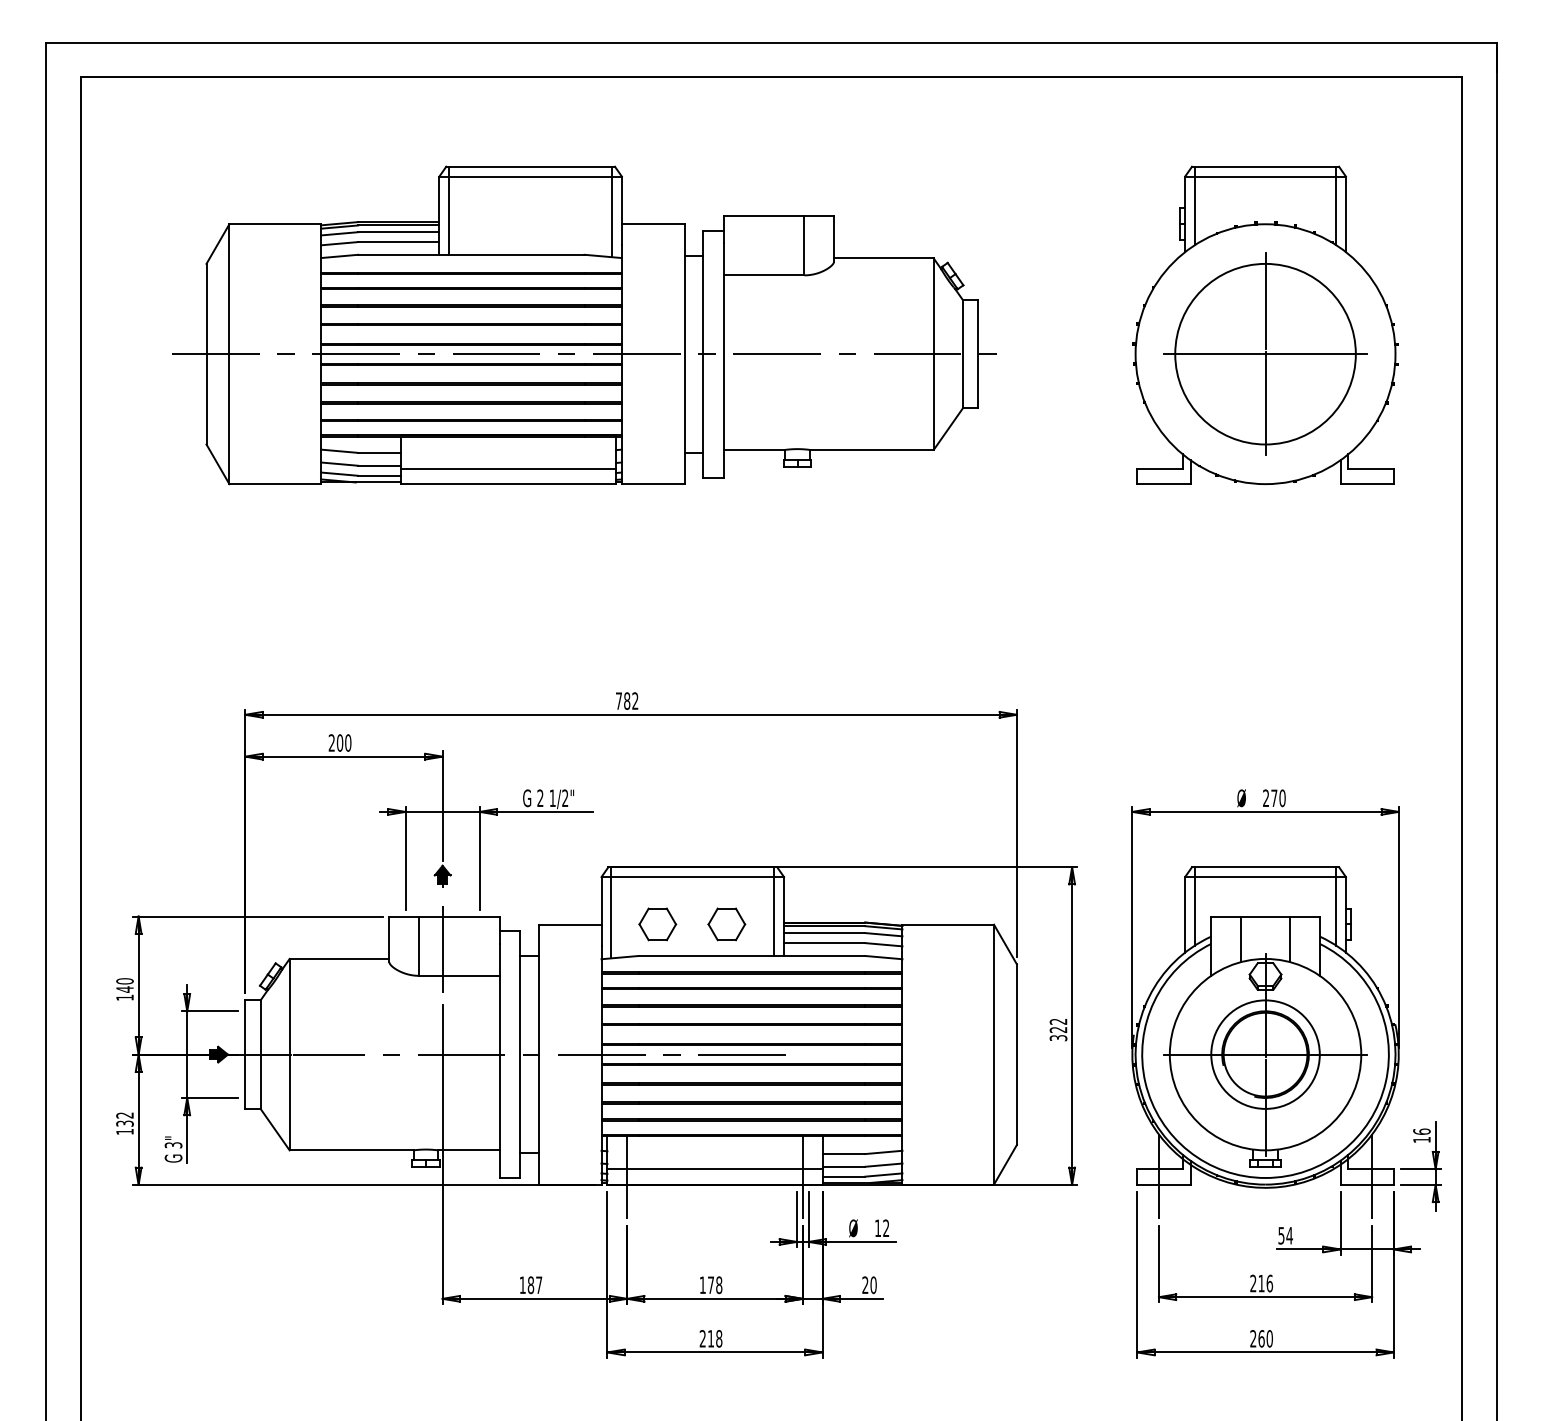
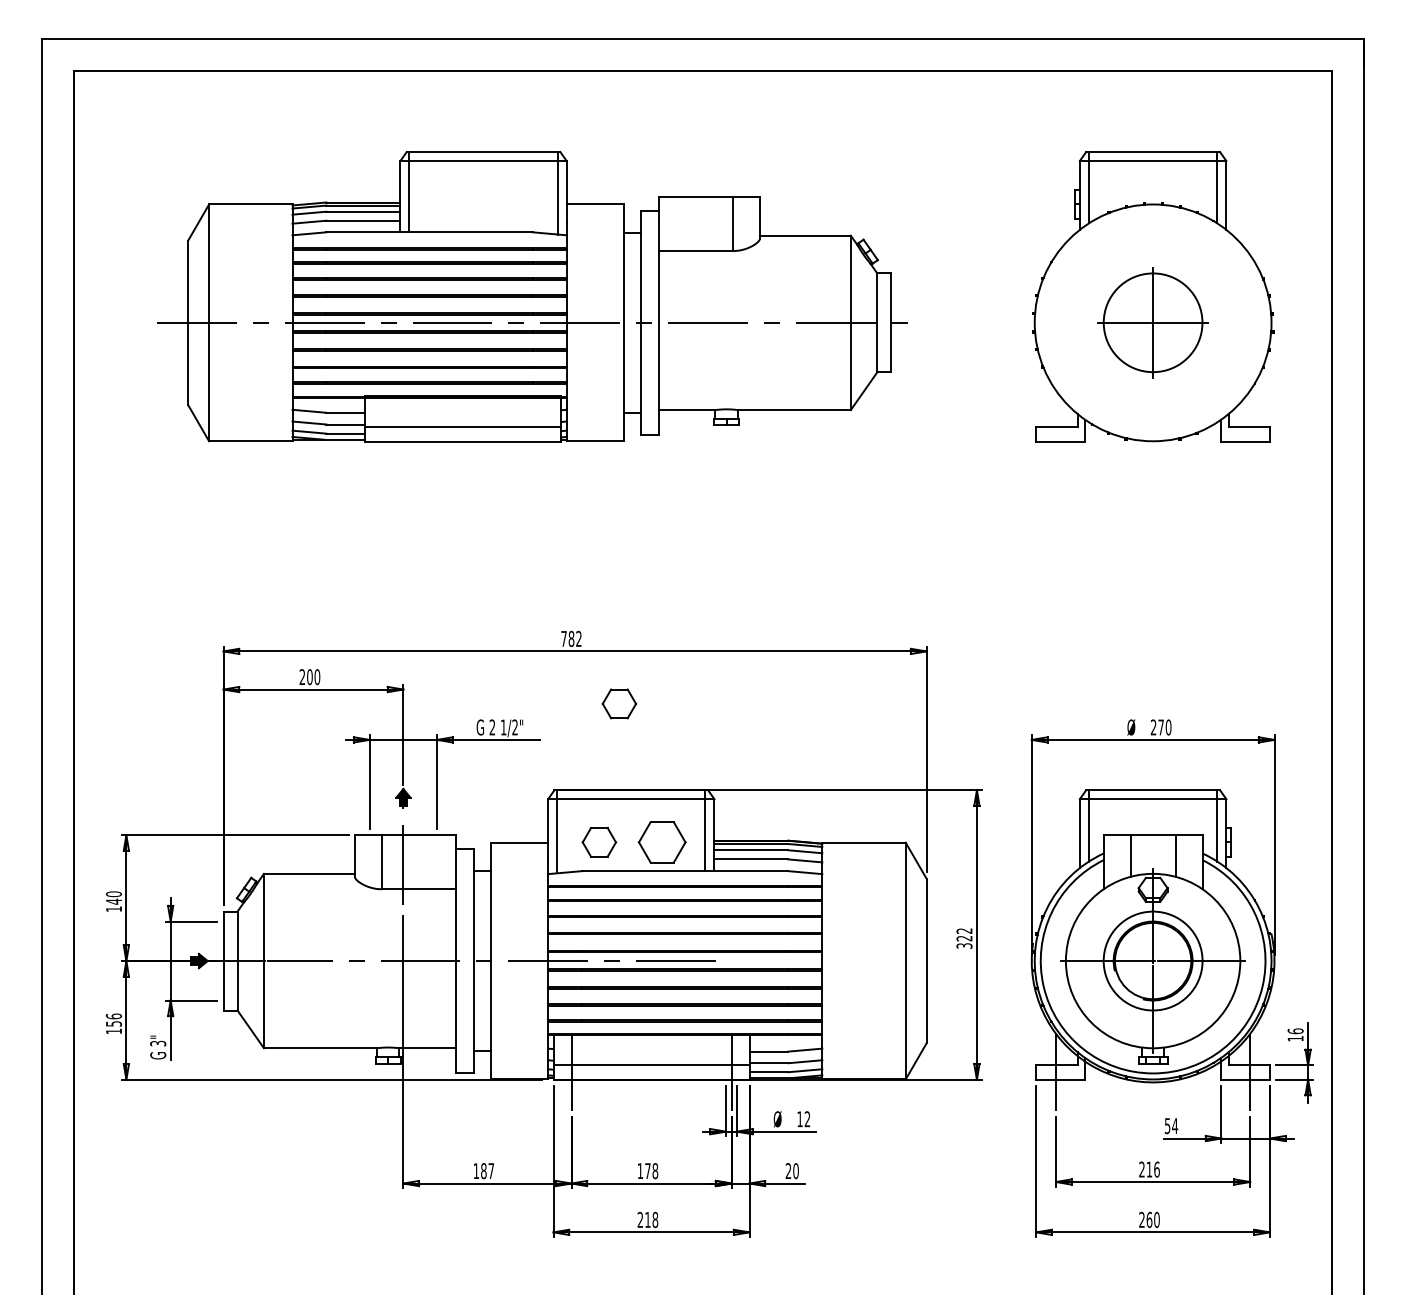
part: (1265, 353) -> (1153, 322), size x0.6
part: (679, 772) -> (619, 703), added
part: (726, 924) -> (662, 842), size x1.4
text: (124, 1119) -> (113, 1020), 132 -> 156

